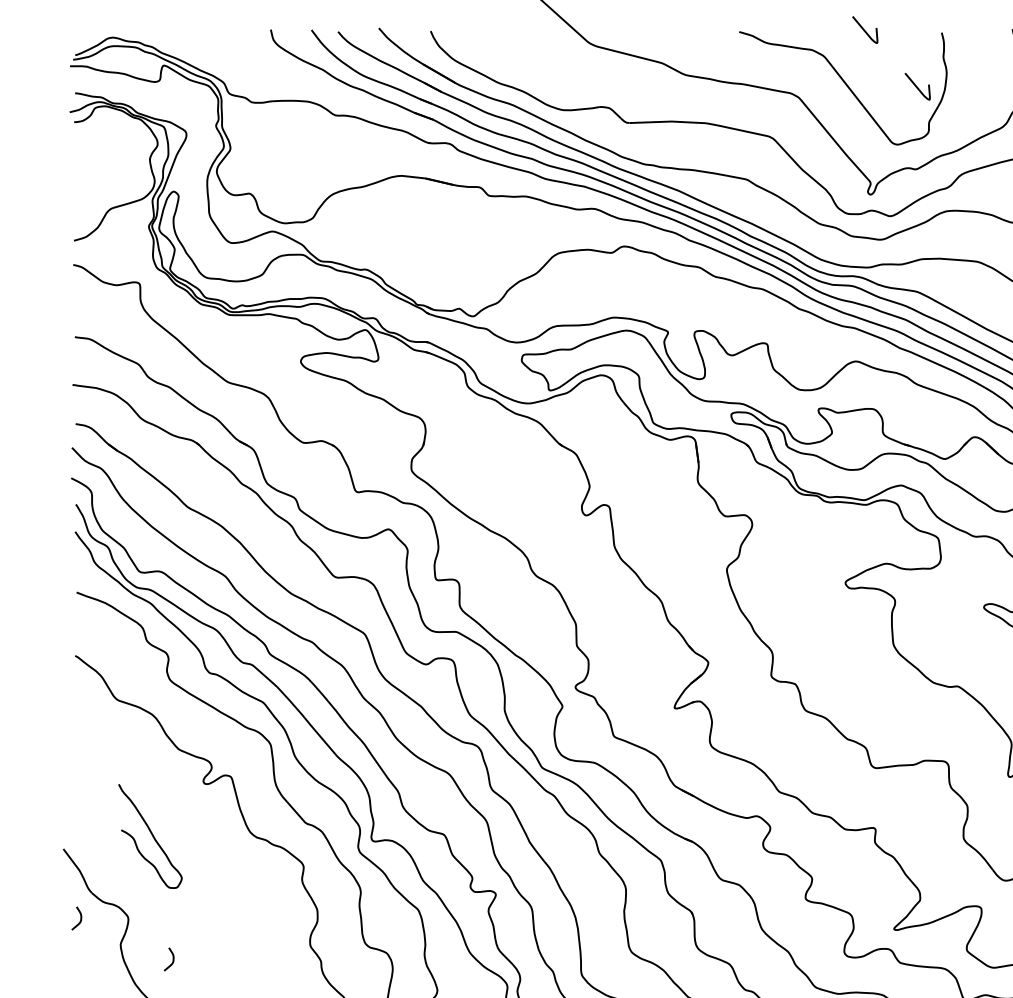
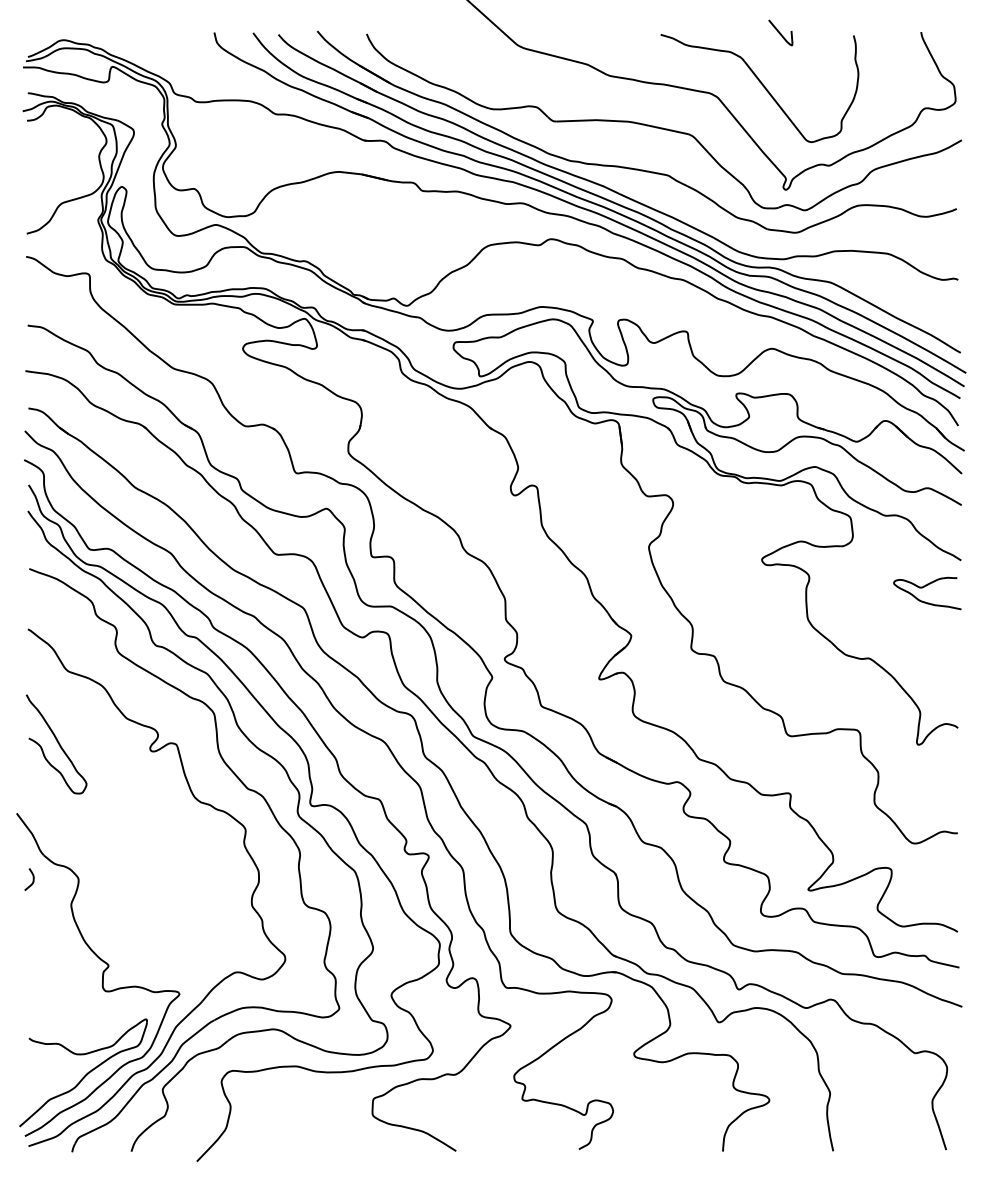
curve: (917, 86) -> (830, 86), removed
curve: (151, 835) -> (57, 743), moved
curve: (172, 959) -> (120, 918), removed

